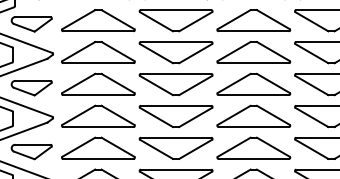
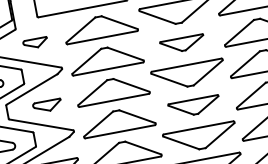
part: (31, 24) -> (35, 43), size x0.6
part: (175, 52) -> (182, 44), size x0.6
part: (31, 88) -> (47, 106), size x0.7
part: (175, 116) -> (194, 107), size x0.7

